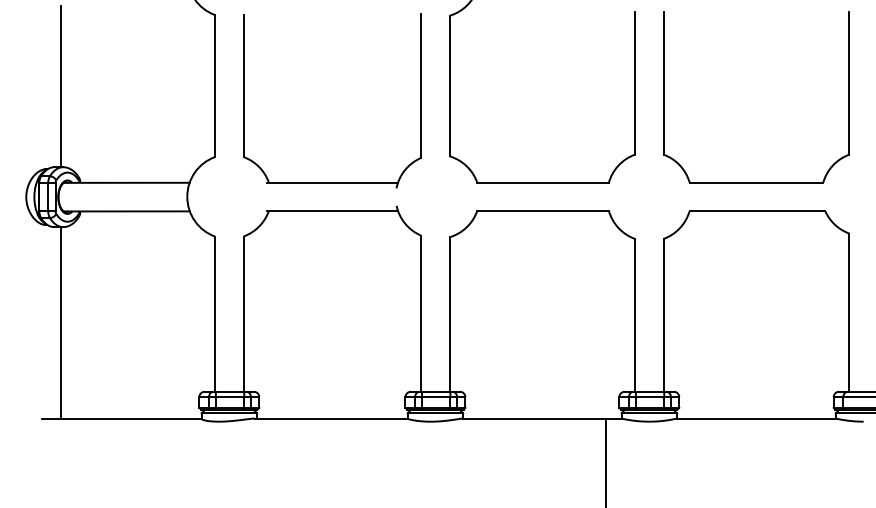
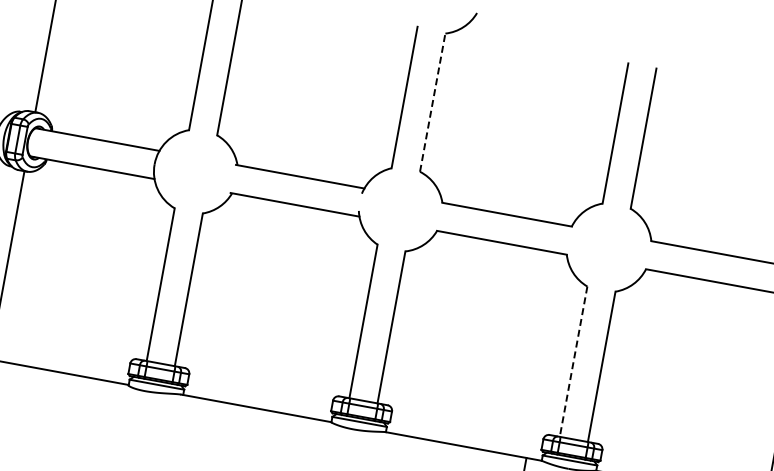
line: (449, 85) -> (432, 102), solid -> dashed
line: (635, 315) -> (574, 361), solid -> dashed

